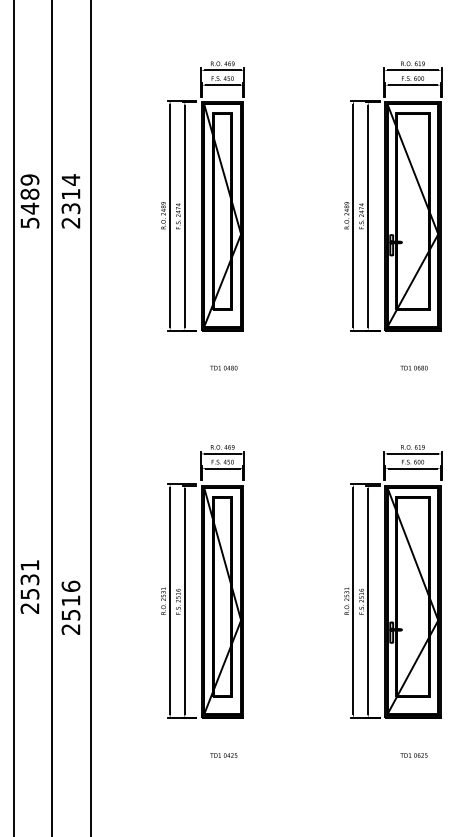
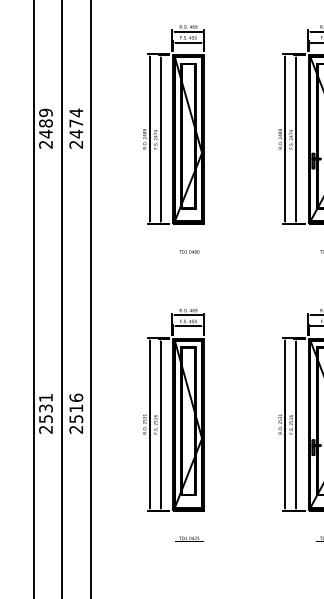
text: (70, 201) -> (75, 128), 2314 -> 2474
text: (29, 222) -> (45, 144), 5489 -> 2489
text: (70, 607) -> (75, 413), moved

